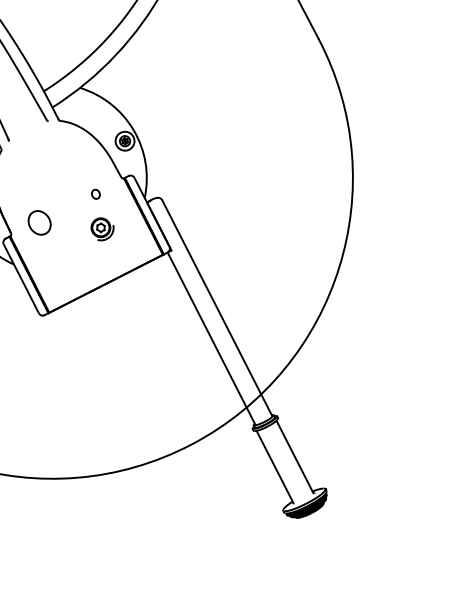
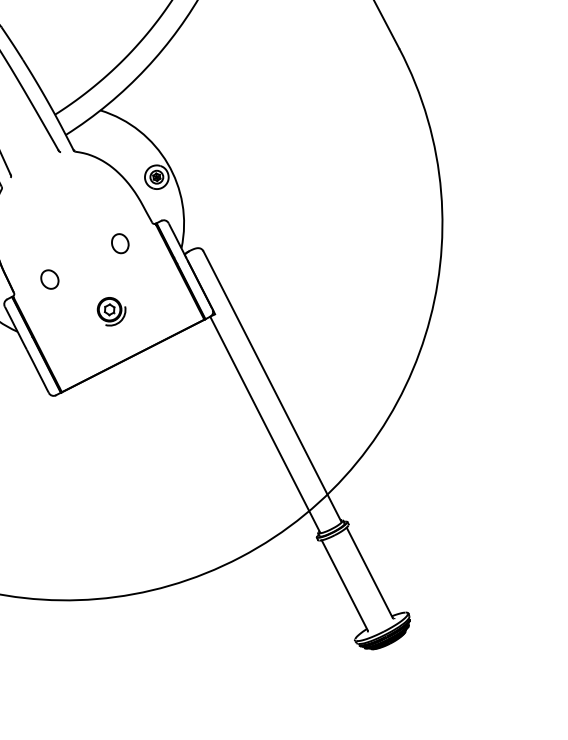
part: (96, 194) -> (120, 243), size x1.67
part: (39, 222) -> (49, 279), size x0.62
part: (102, 229) -> (111, 311), moved

